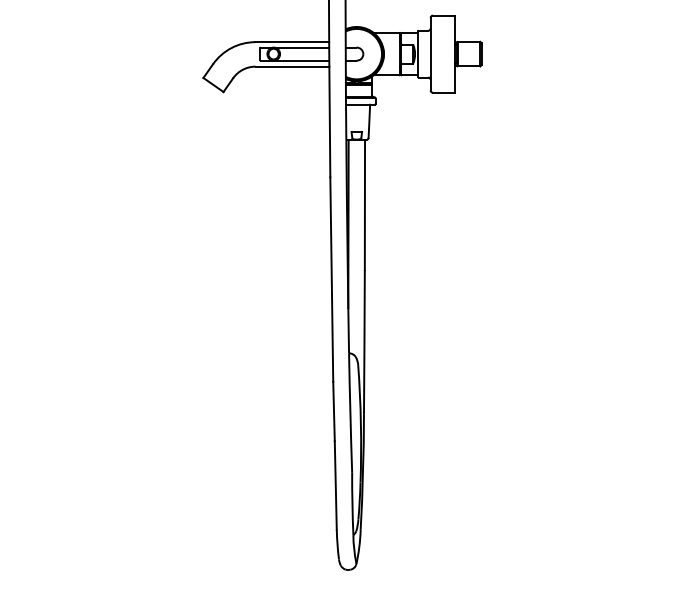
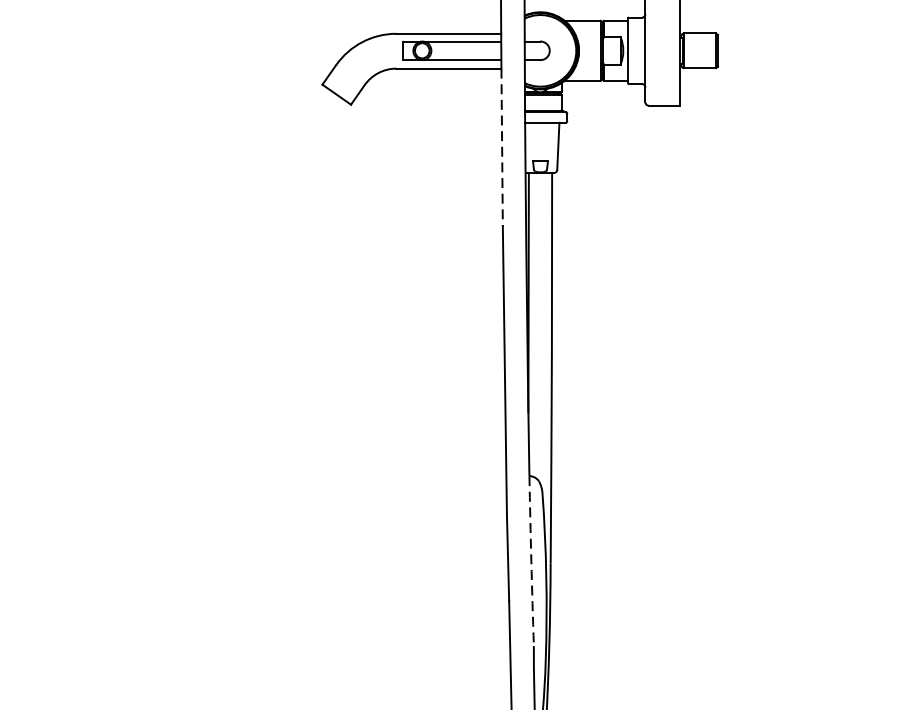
line: (329, 122) -> (501, 148), solid -> dashed
arc: (350, 413) -> (531, 561), solid -> dashed

